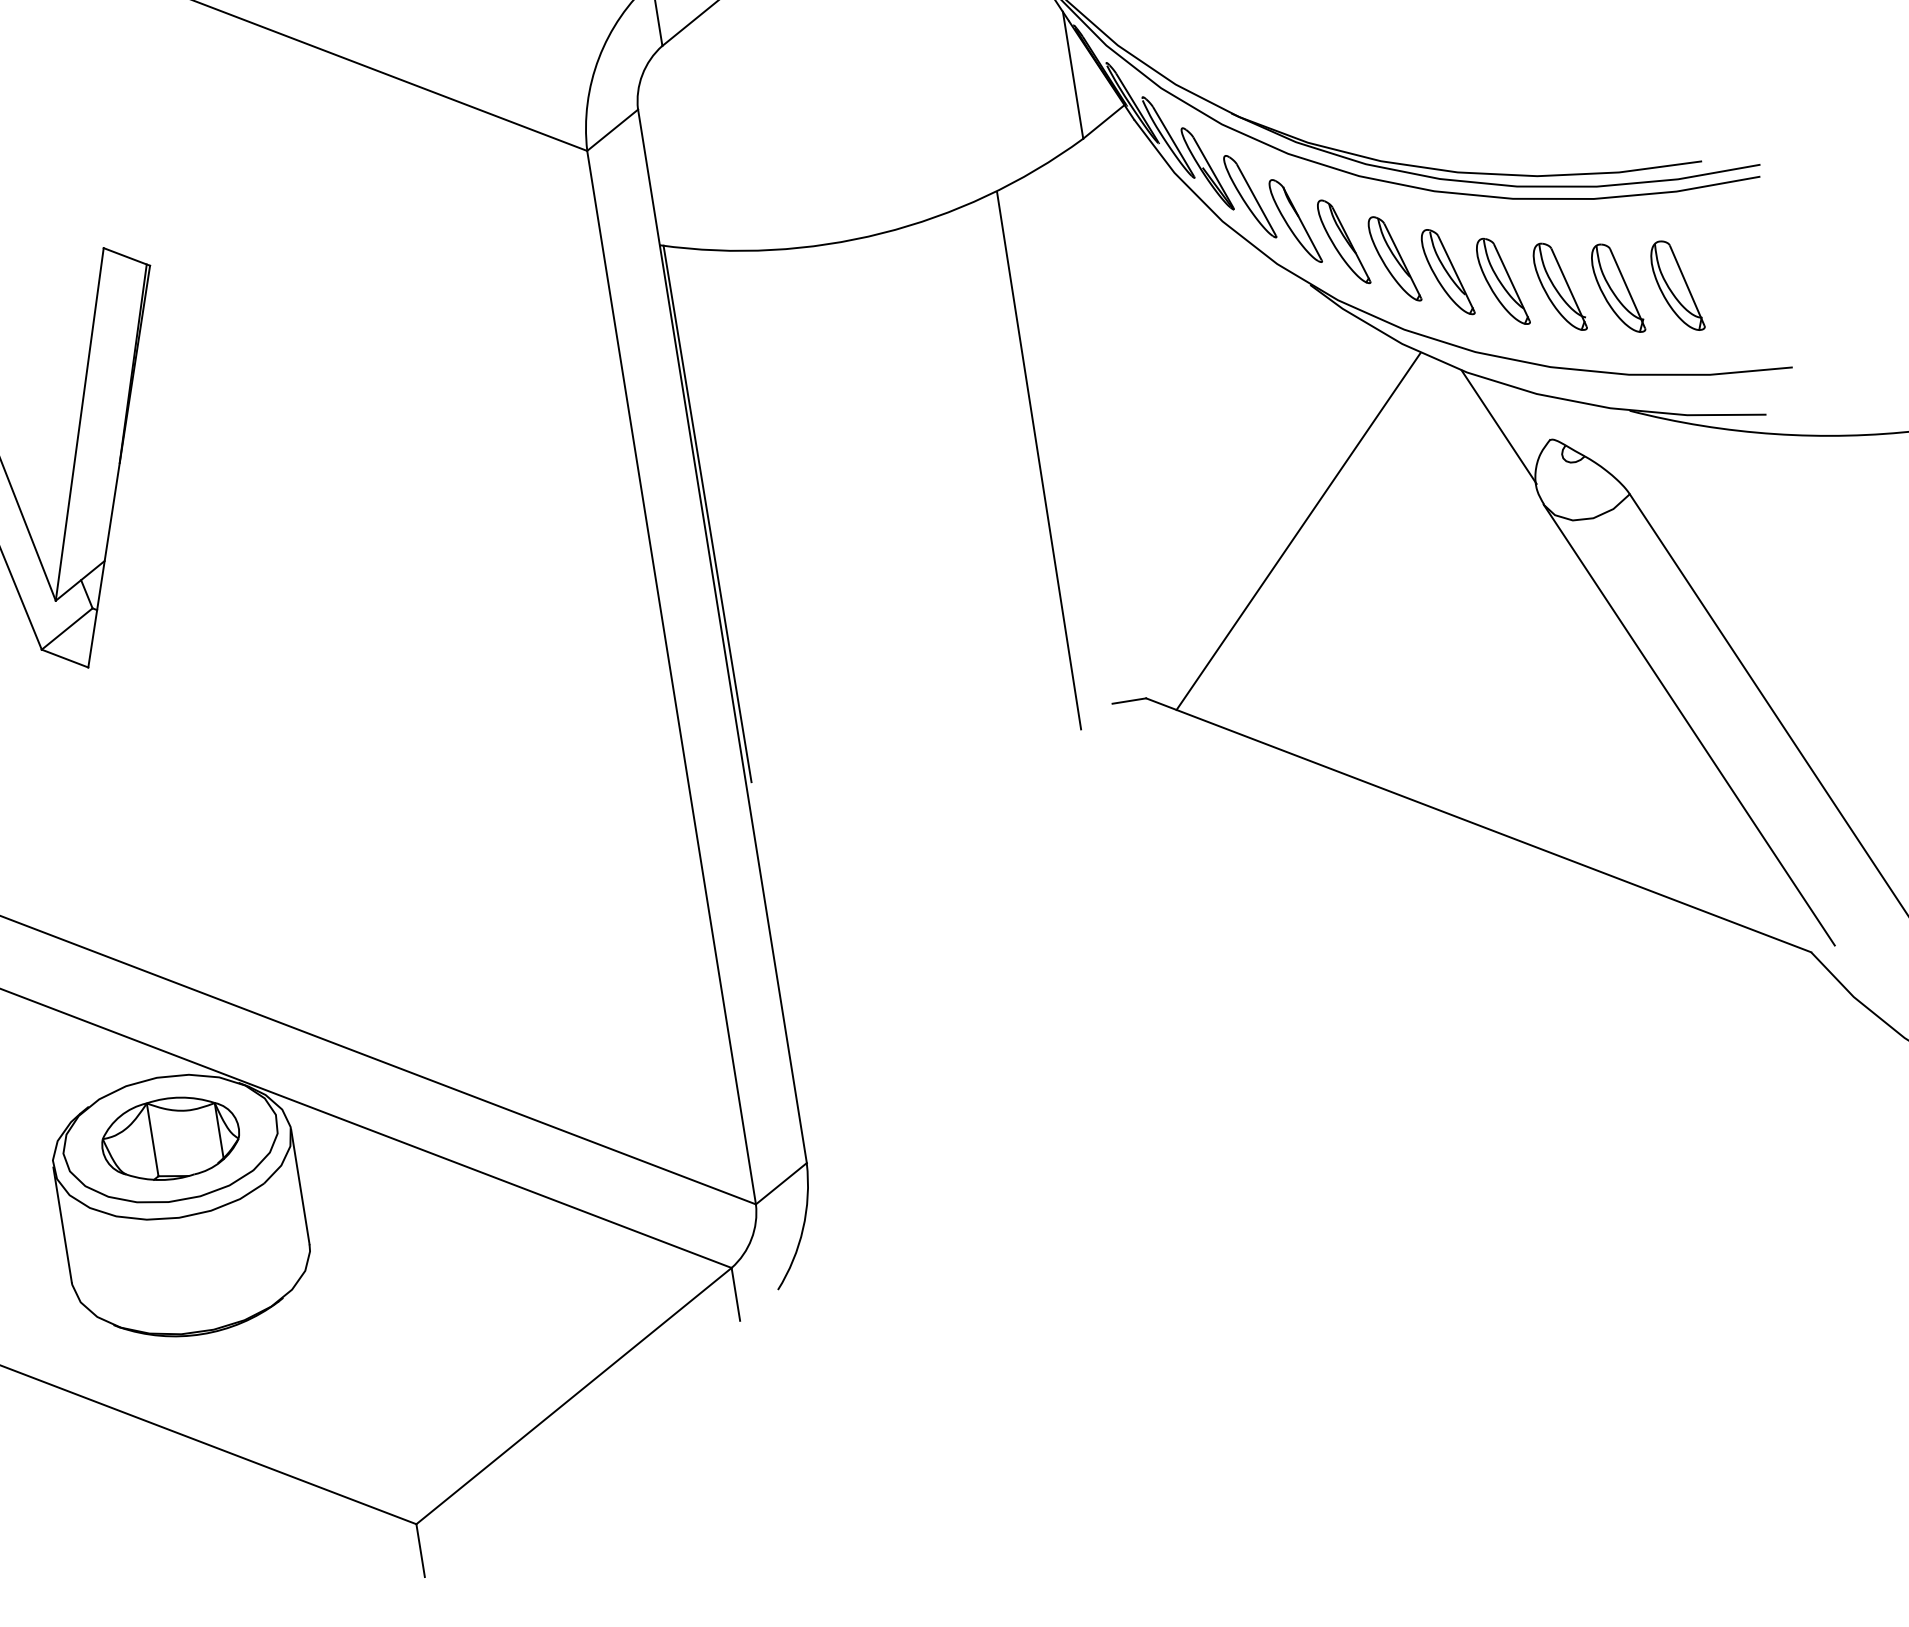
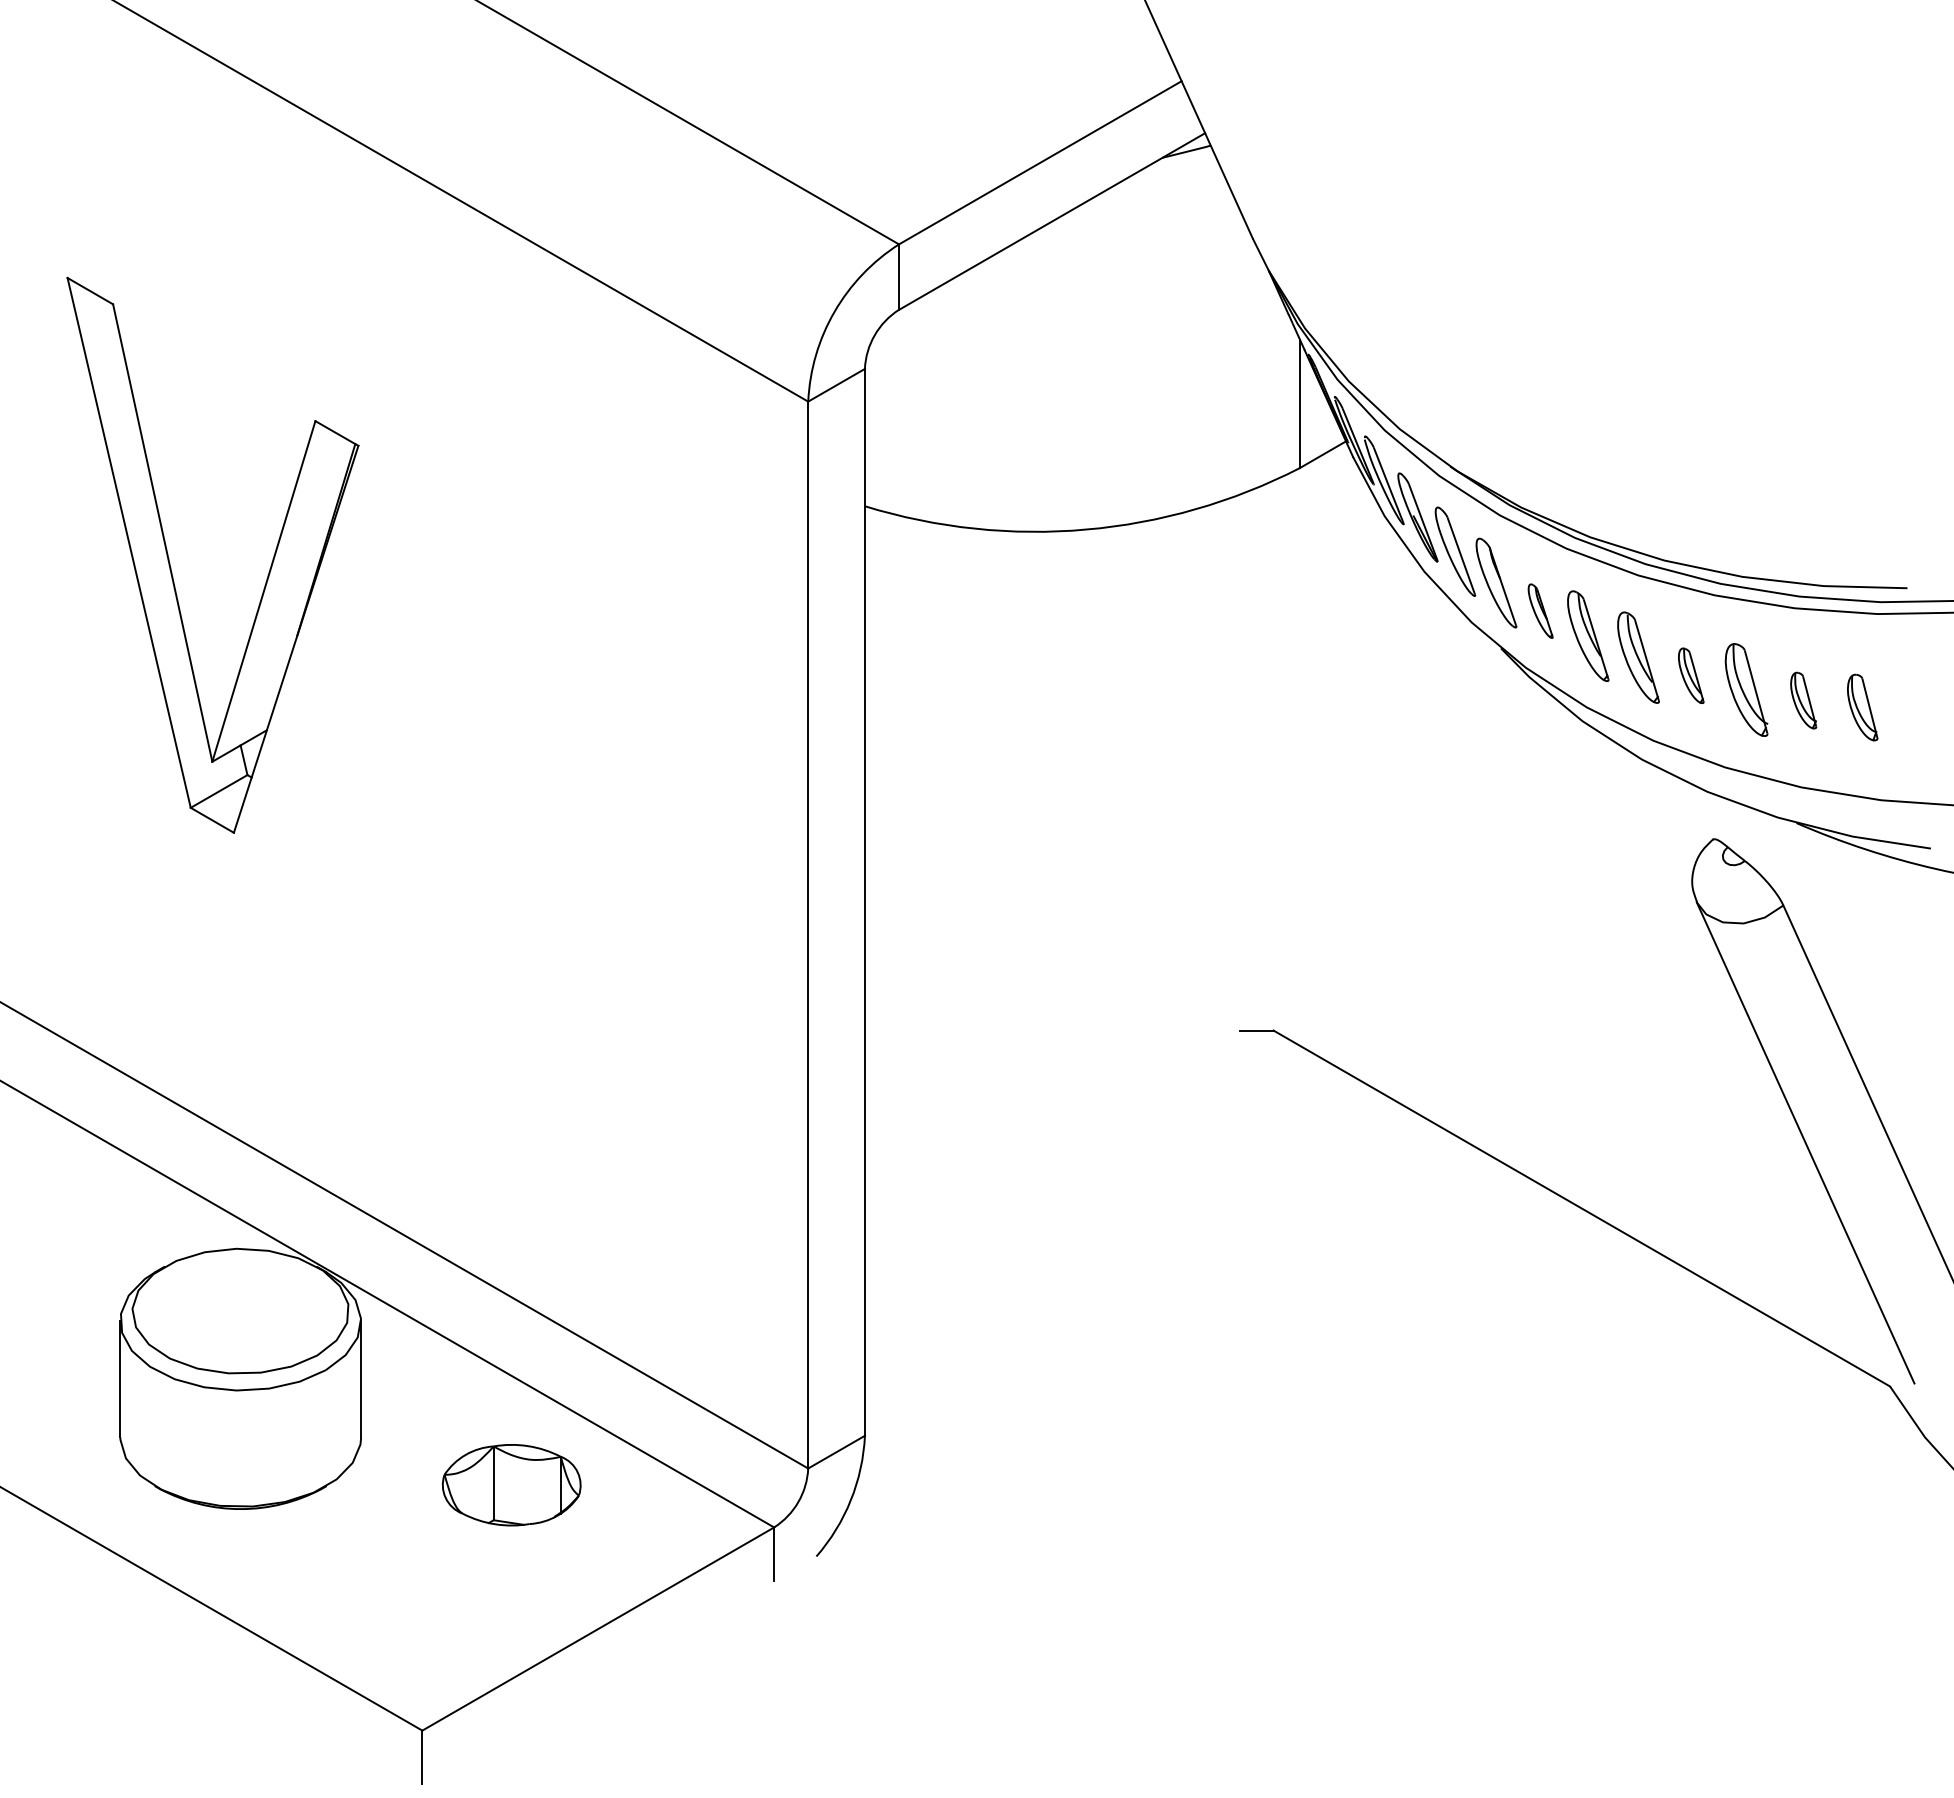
part: (1343, 241) -> (1540, 610), size x0.6
part: (1501, 281) -> (1690, 675), size x0.6
part: (1676, 286) -> (1862, 707), size x0.7
part: (1617, 288) -> (1803, 700), size x0.6
line: (1498, 427) -> (1664, 818), removed
line: (1039, 460) -> (1205, 778), removed
line: (707, 513) -> (869, 778), removed
line: (1298, 531) -> (1450, 889), removed
part: (170, 1139) -> (511, 1485), moved

